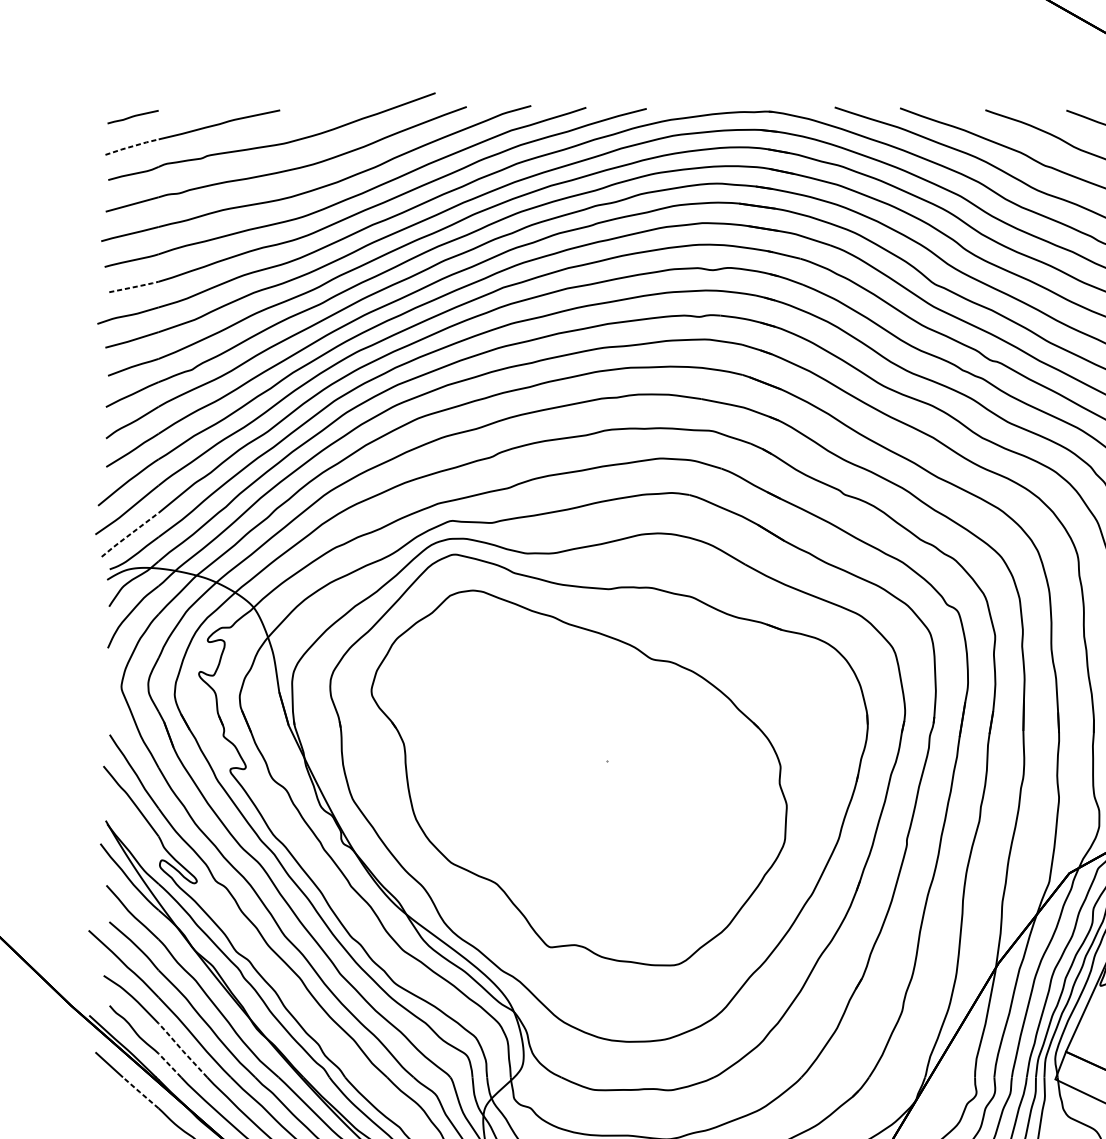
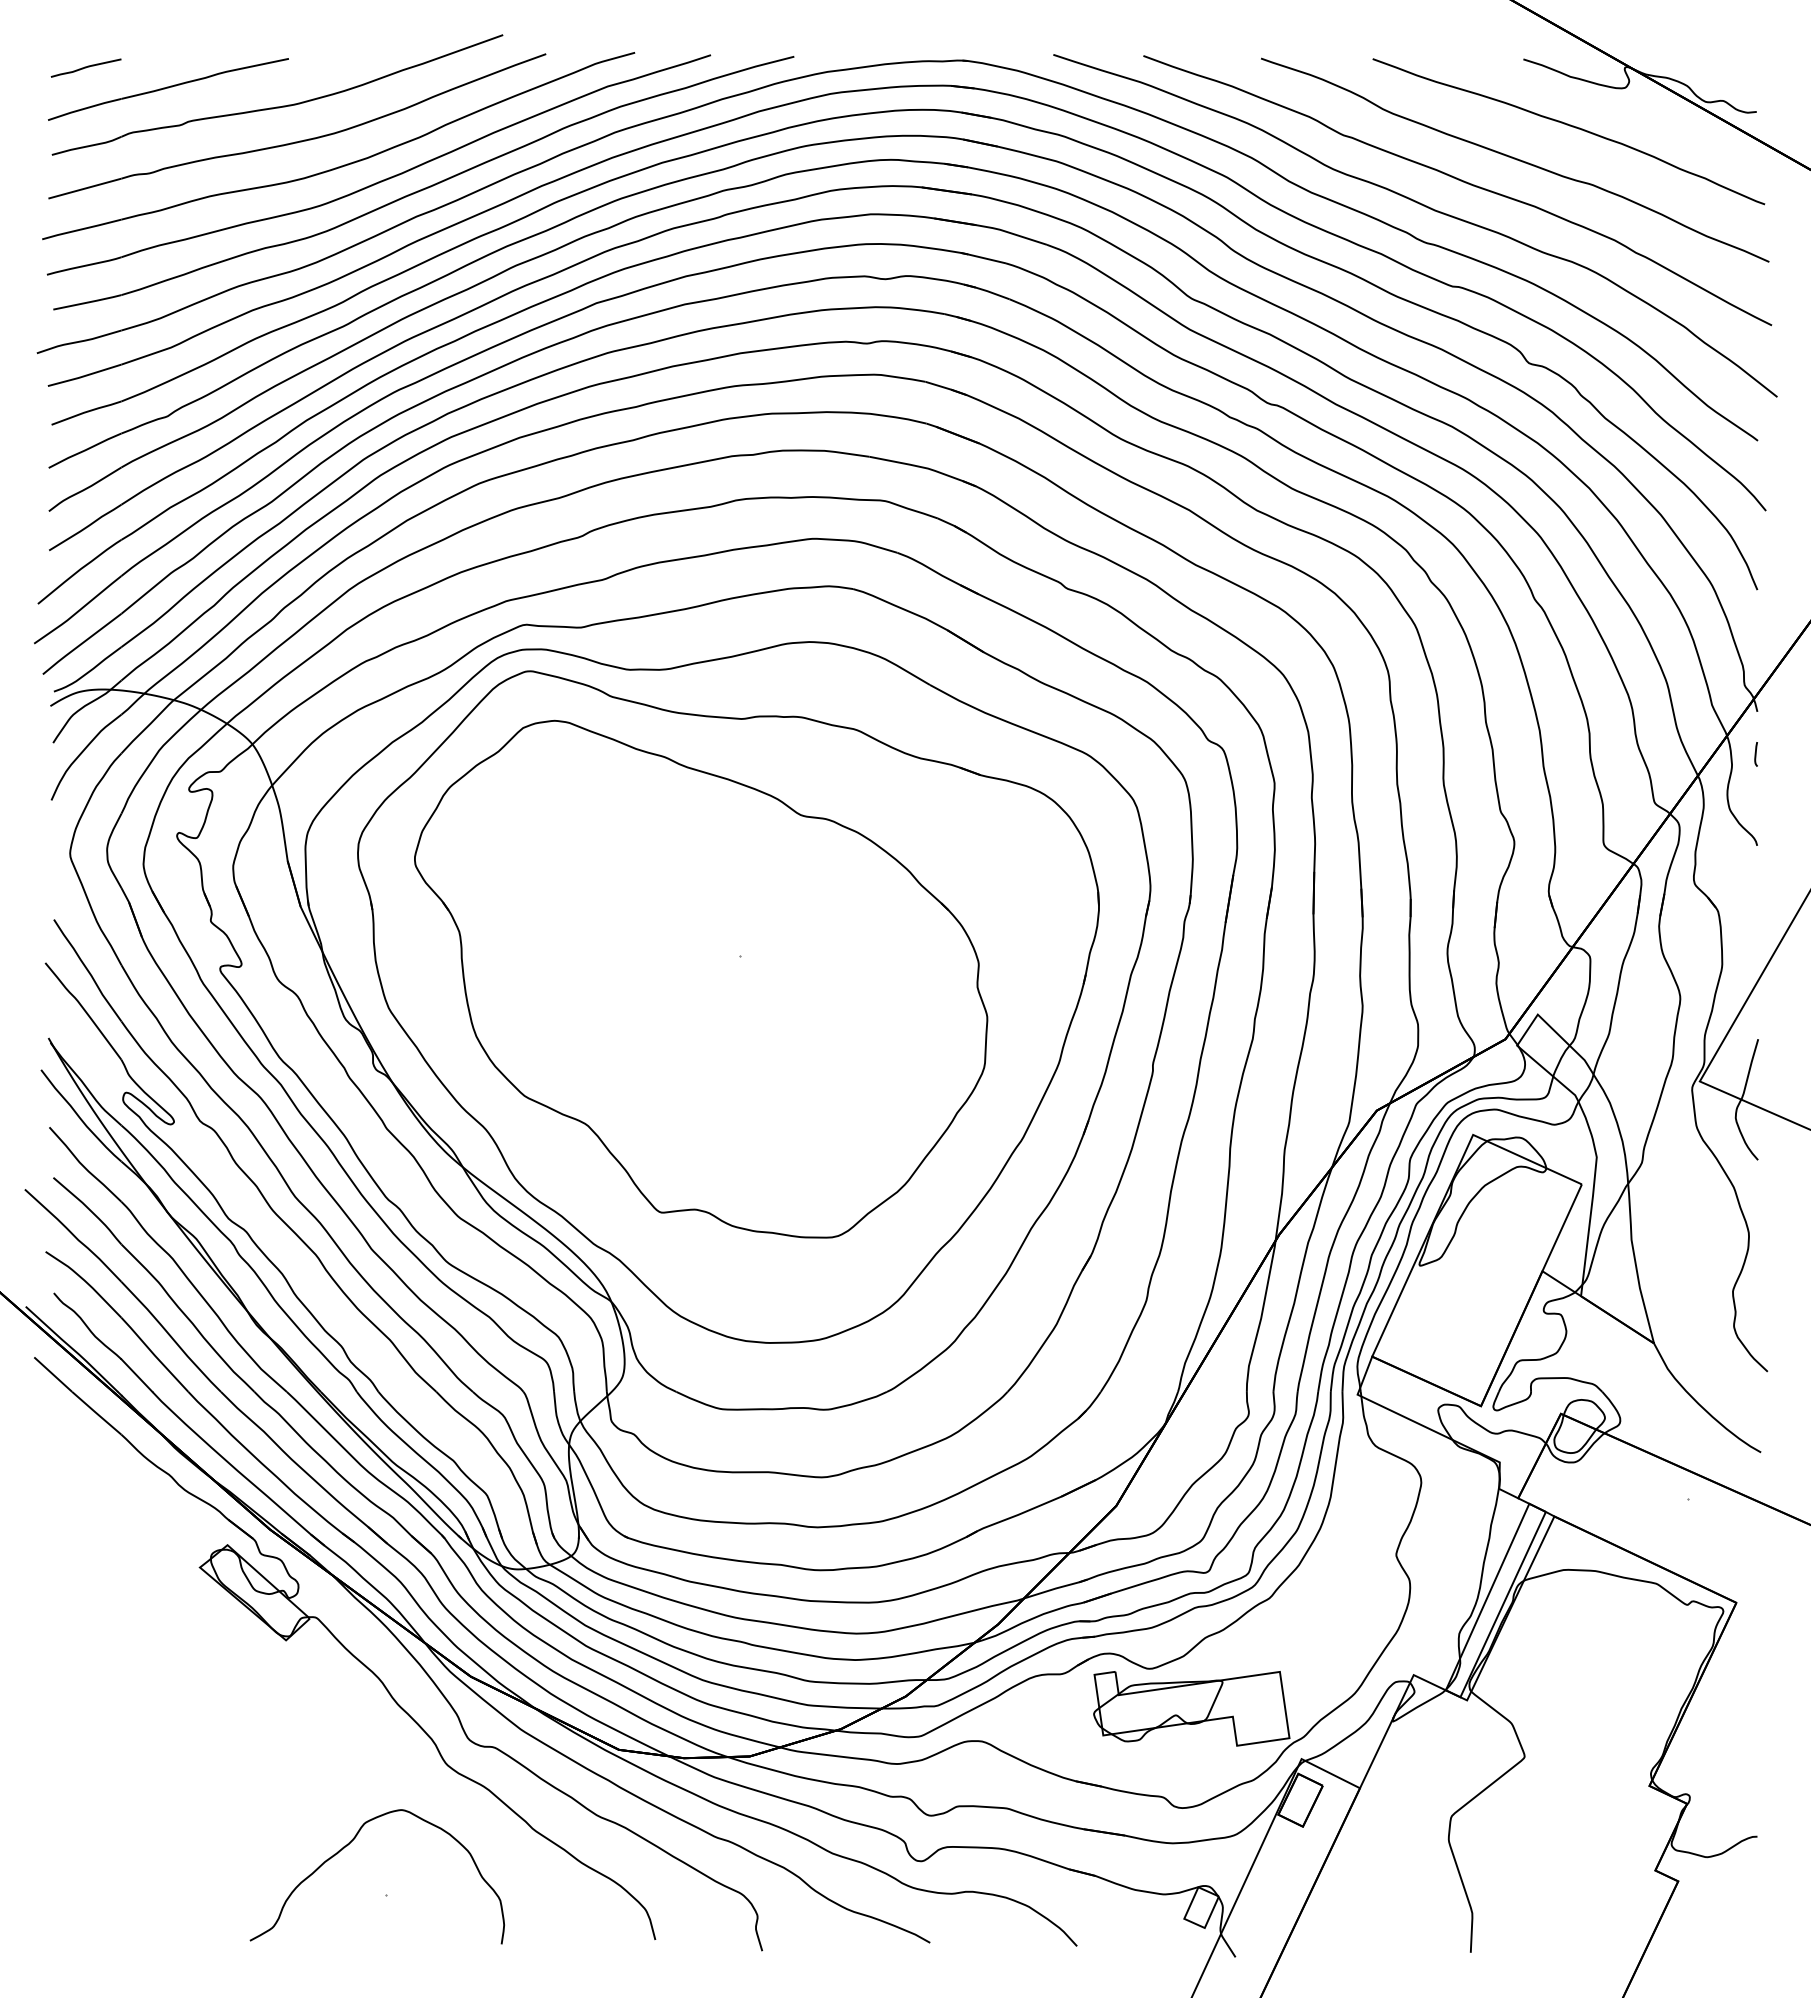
line: (131, 146) -> (84, 108), dashed -> solid
line: (135, 287) -> (89, 302), dashed -> solid
line: (128, 535) -> (80, 644), dashed -> solid
line: (182, 1050) -> (154, 1354), dashed -> solid
line: (169, 1065) -> (136, 1375), dashed -> solid
line: (140, 1092) -> (96, 1412), dashed -> solid

